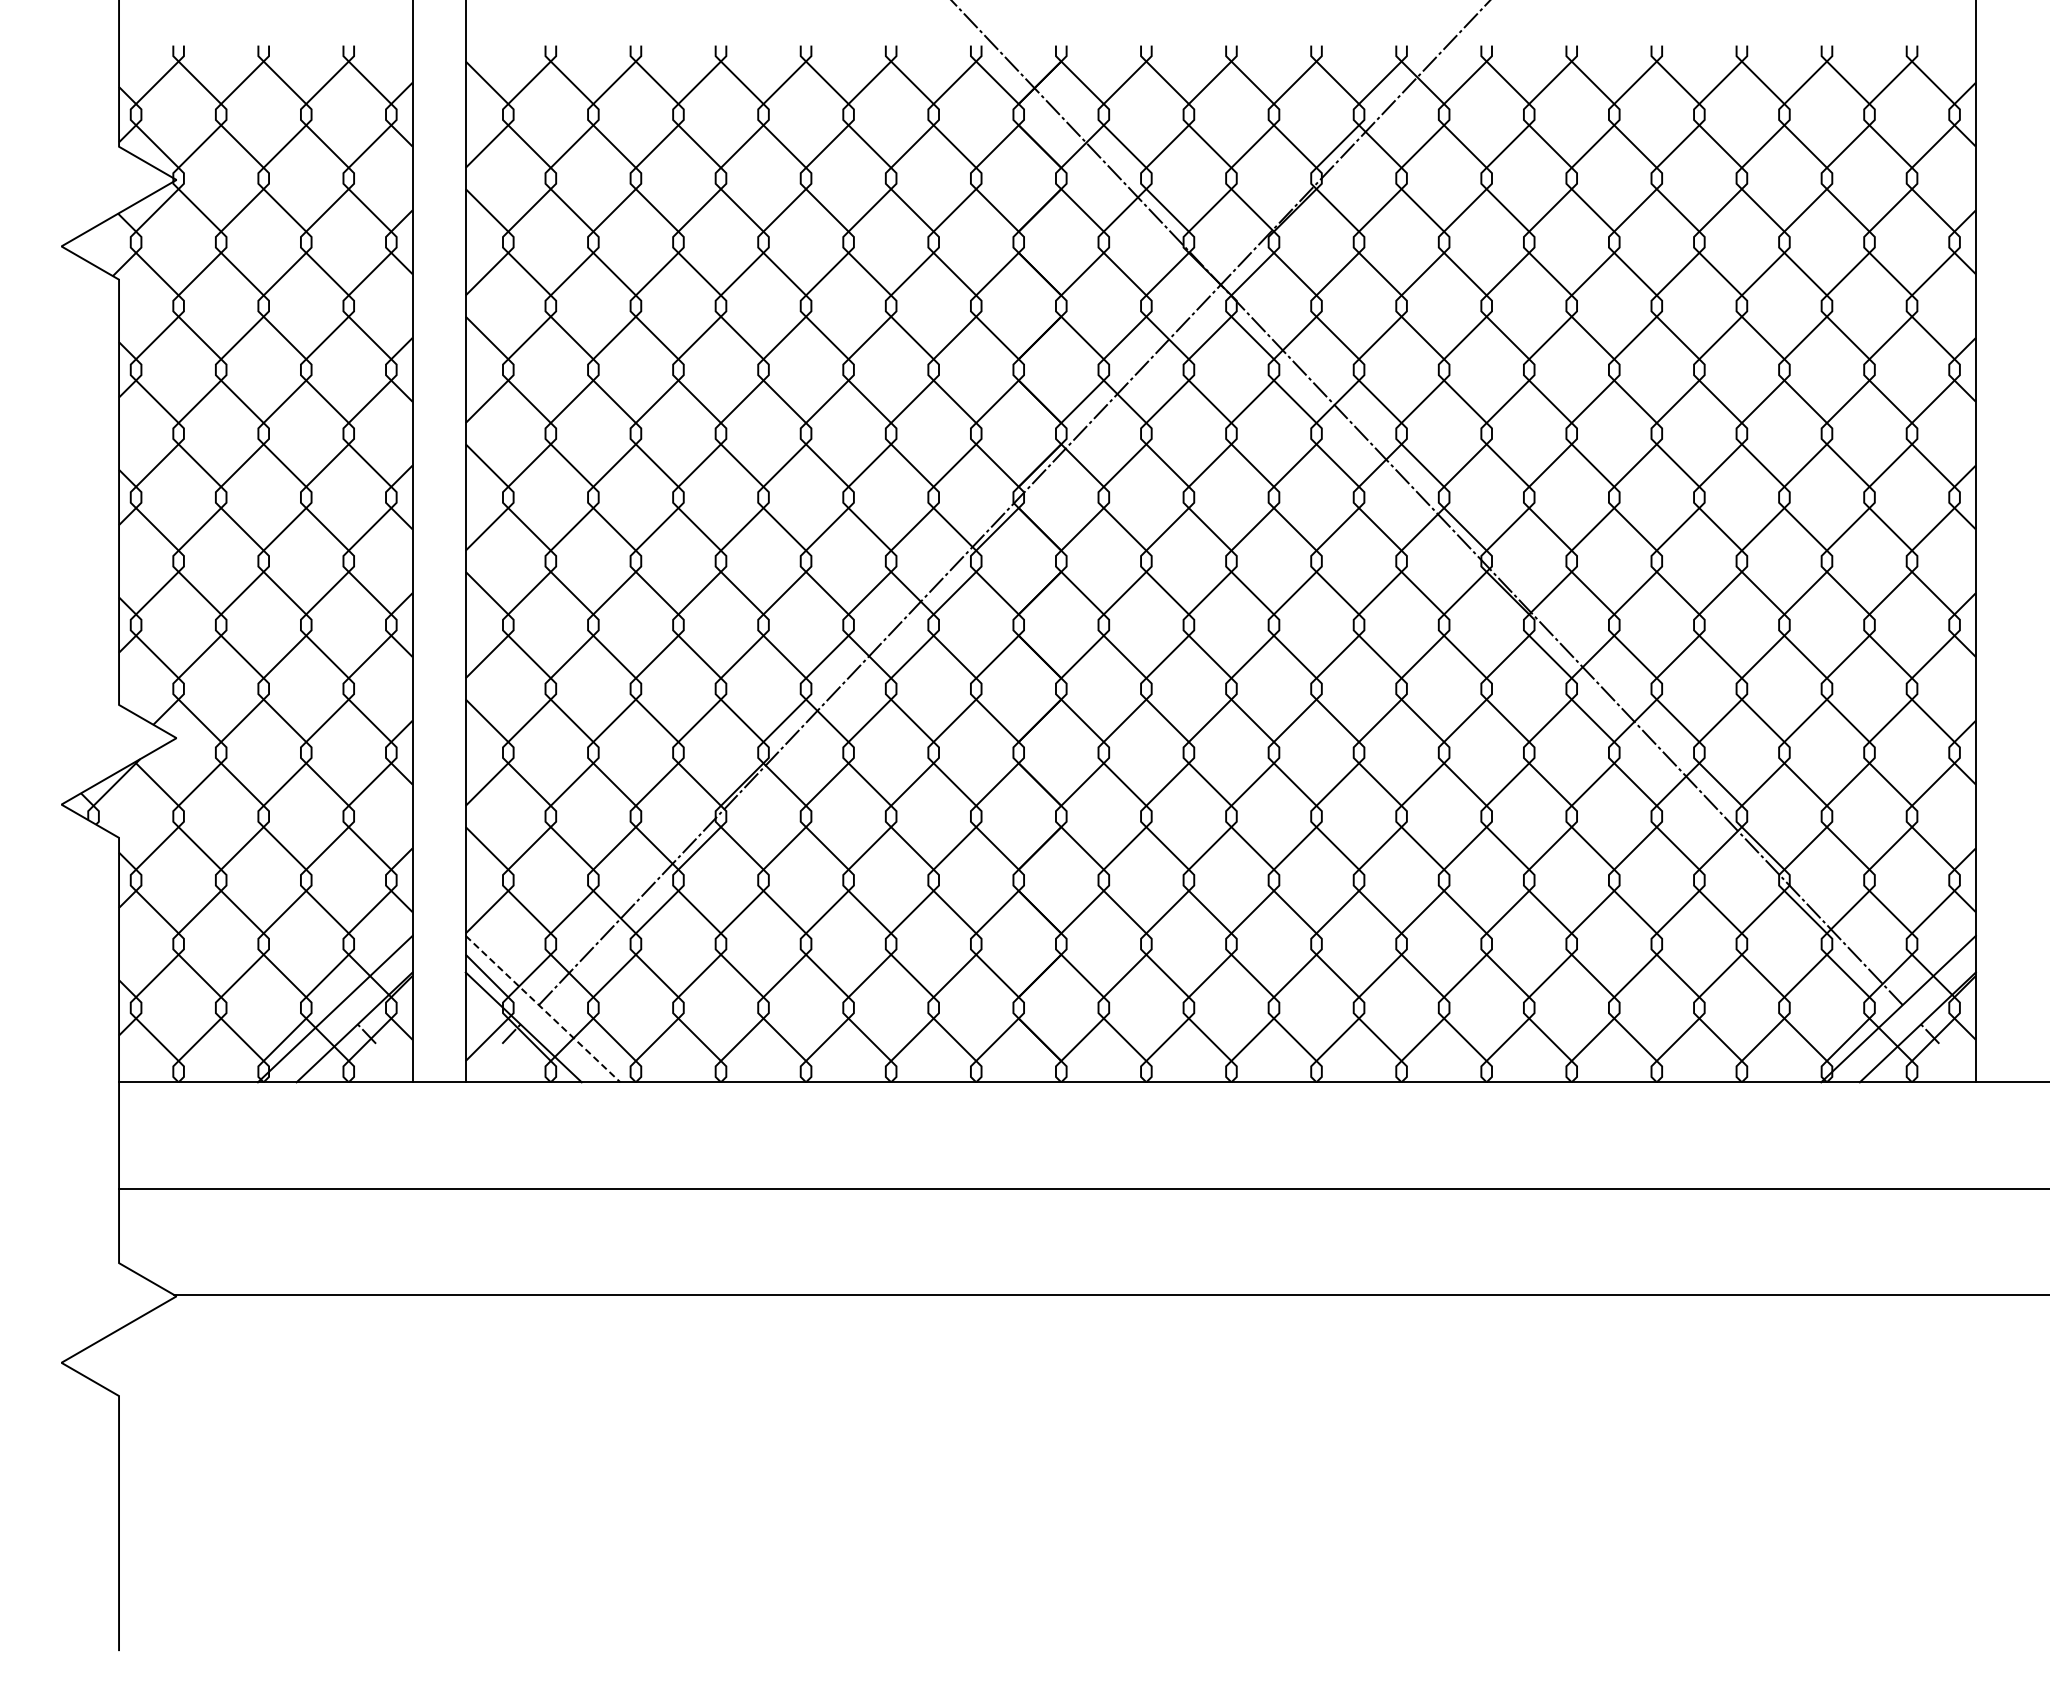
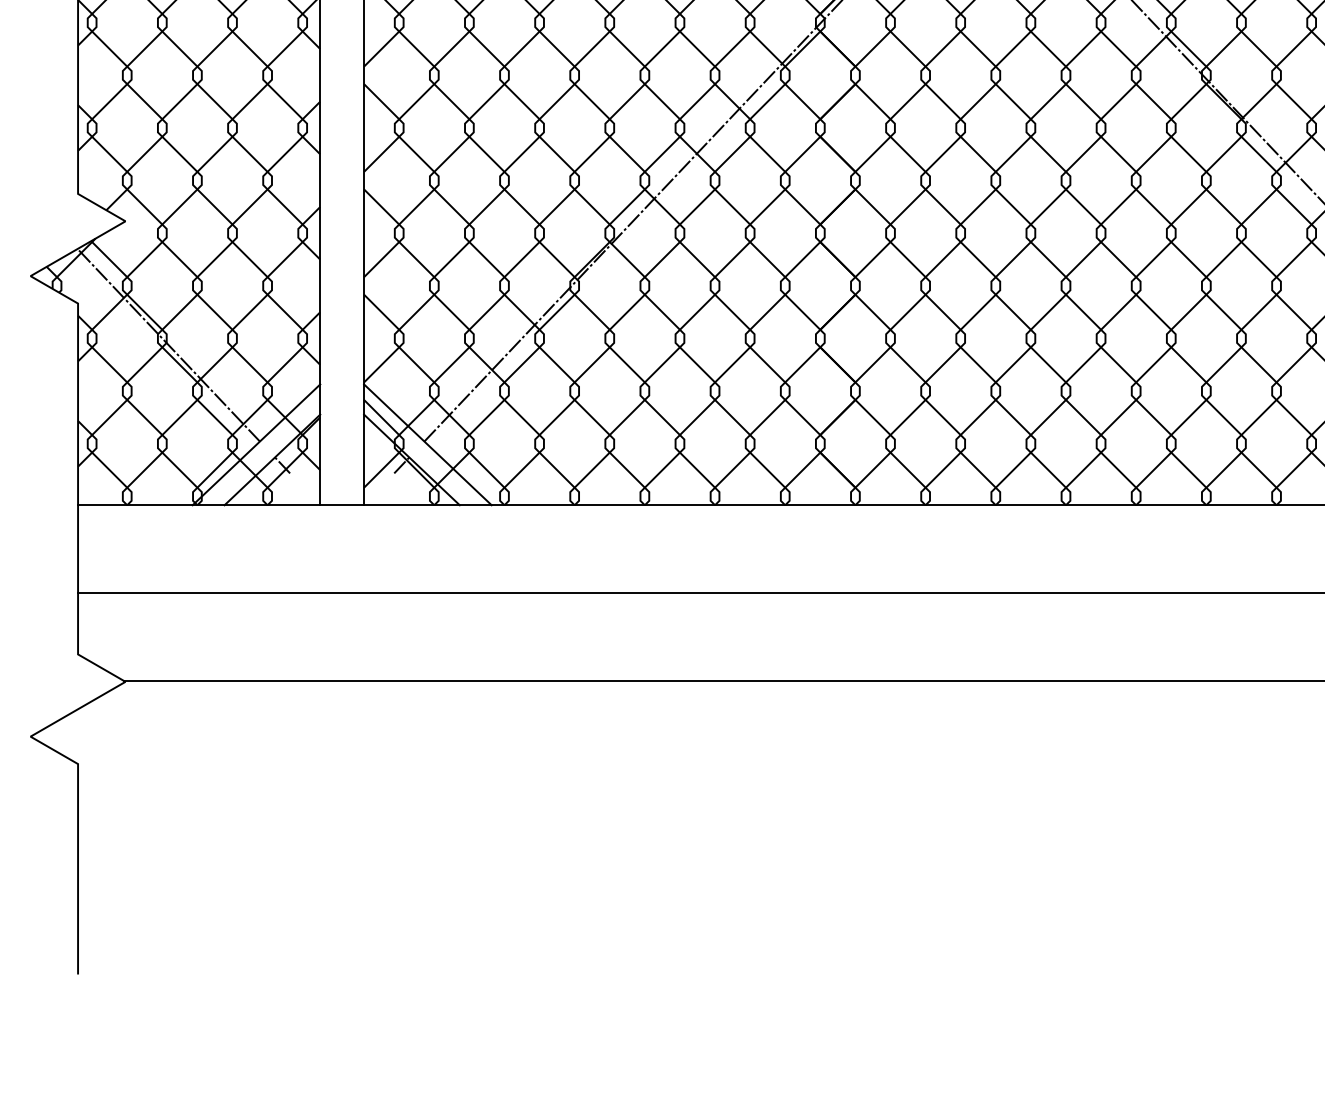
line: (228, 888) -> (168, 345), added
line: (543, 1009) -> (428, 445), dashed -> solid

